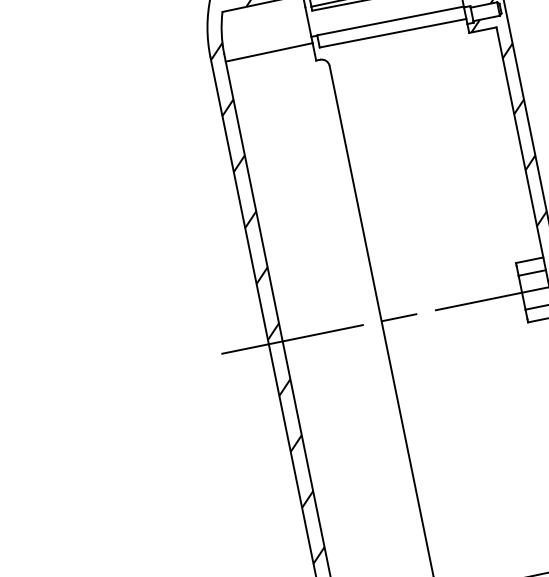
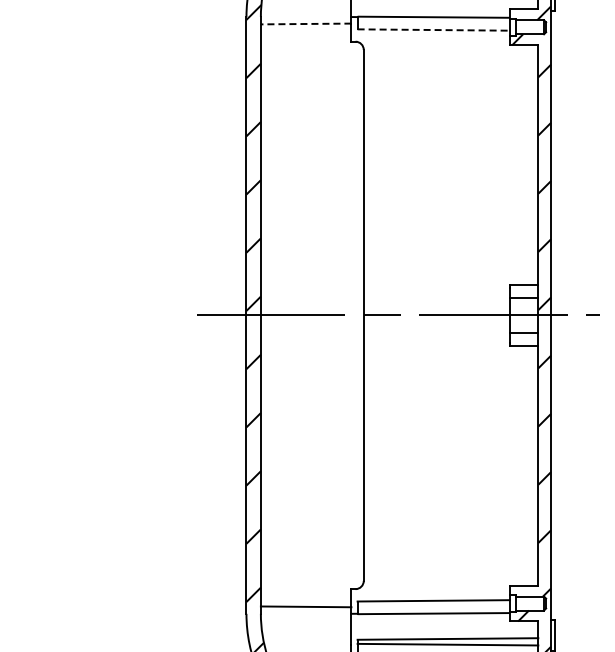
line: (393, 33) -> (434, 30), solid -> dashed
line: (268, 53) -> (305, 24), solid -> dashed

